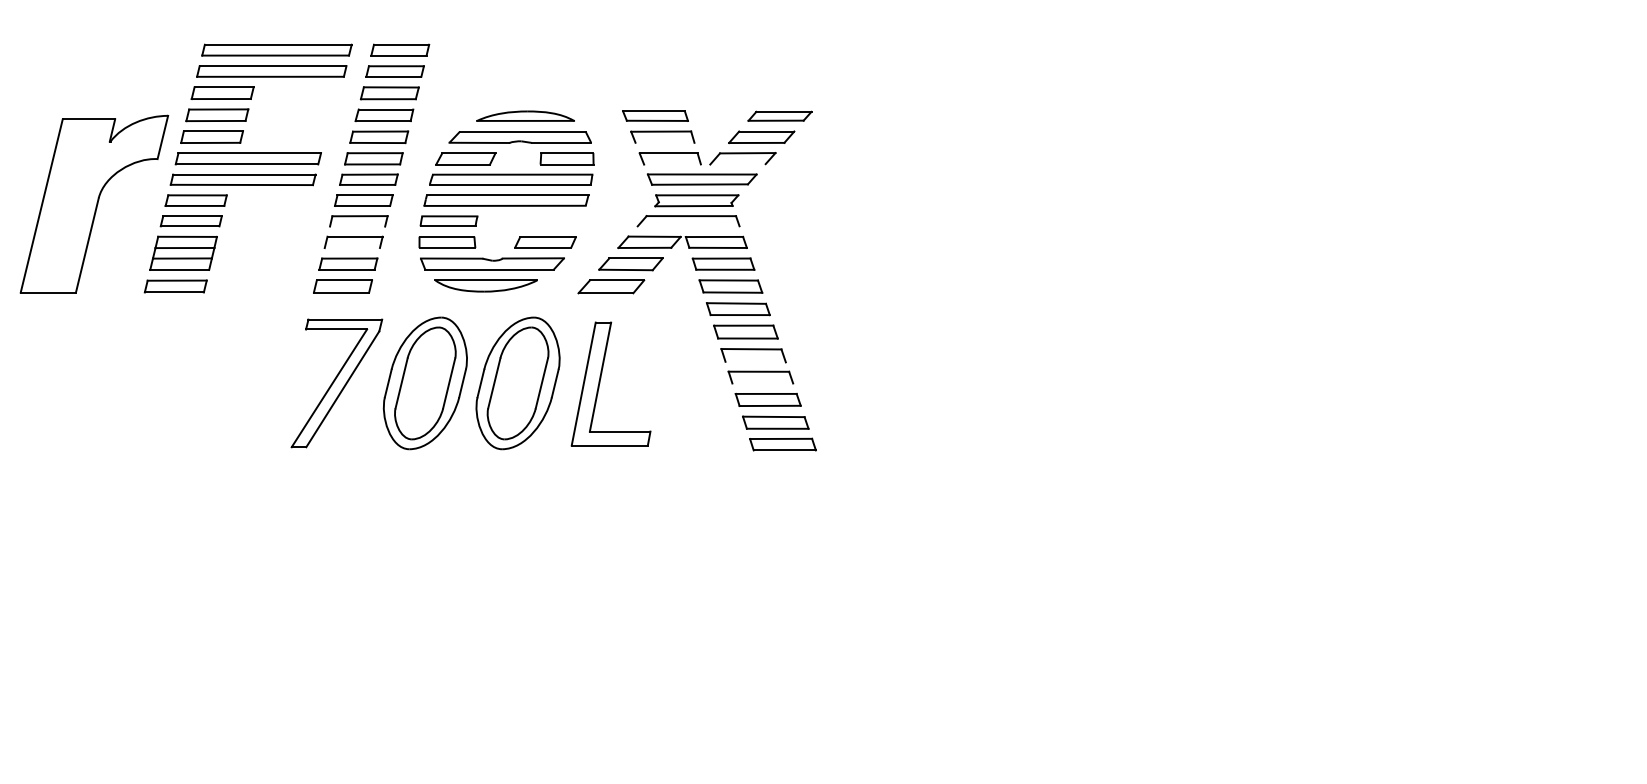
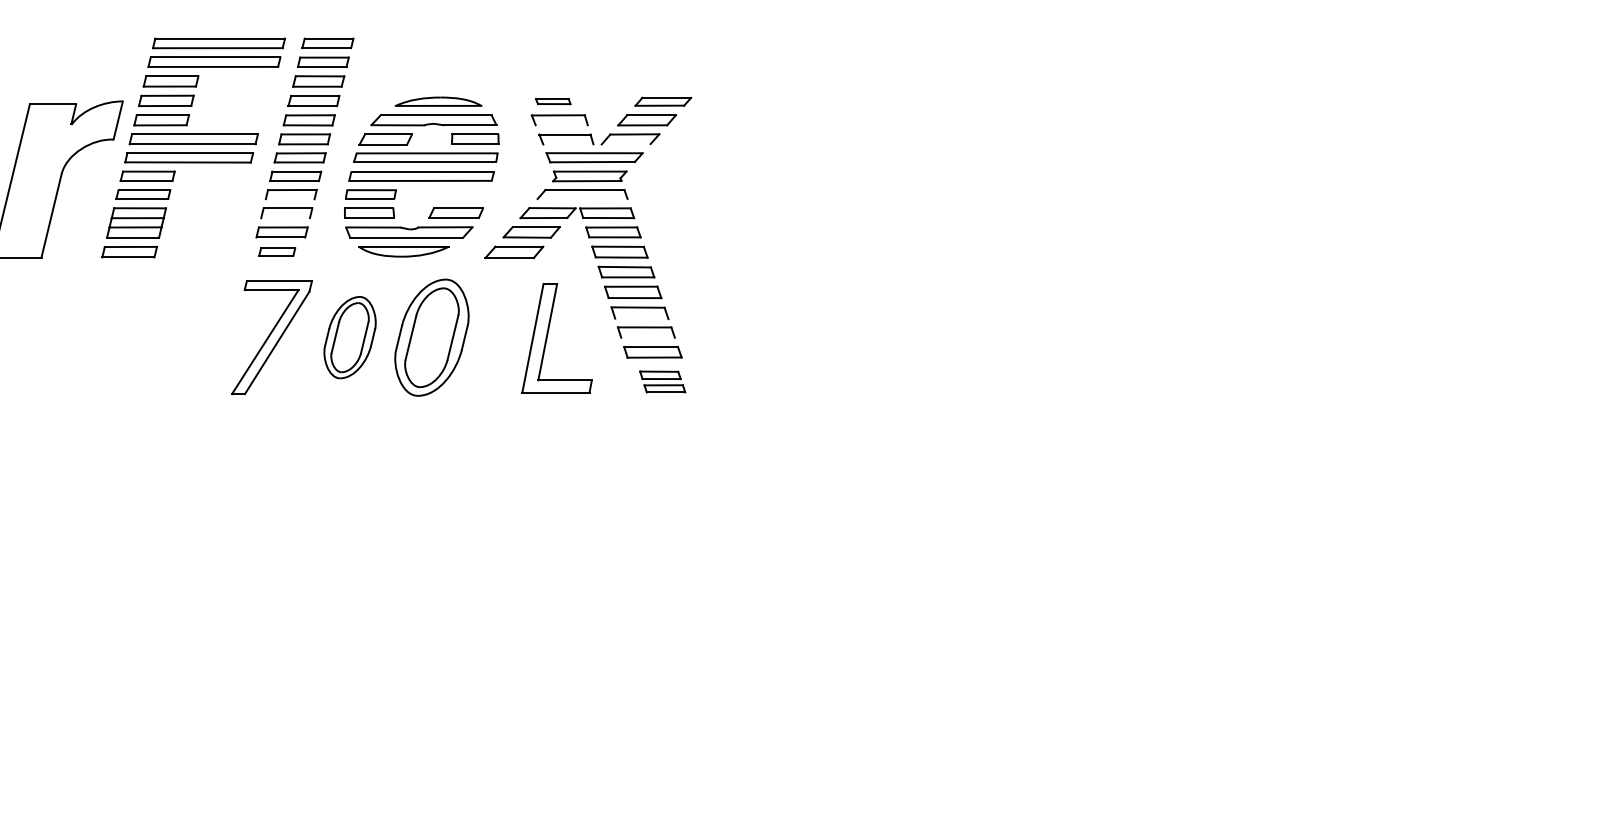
part: (654, 115) -> (552, 101), size x0.6
part: (342, 285) -> (276, 251), size x0.7
part: (601, 379) -> (548, 334), moved
part: (424, 383) -> (349, 337), size x0.7
part: (779, 432) -> (662, 381), size x0.7

